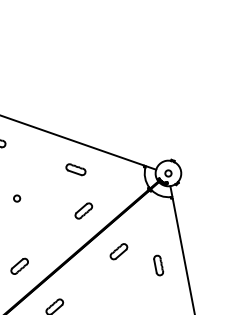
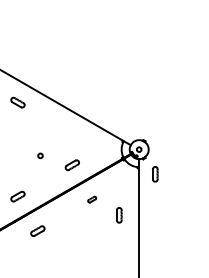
part: (74, 169) -> (71, 133), removed
circle: (16, 198) -> (40, 155), moved
part: (196, 202) -> (155, 174), added
part: (117, 251) -> (91, 199), size x0.6

